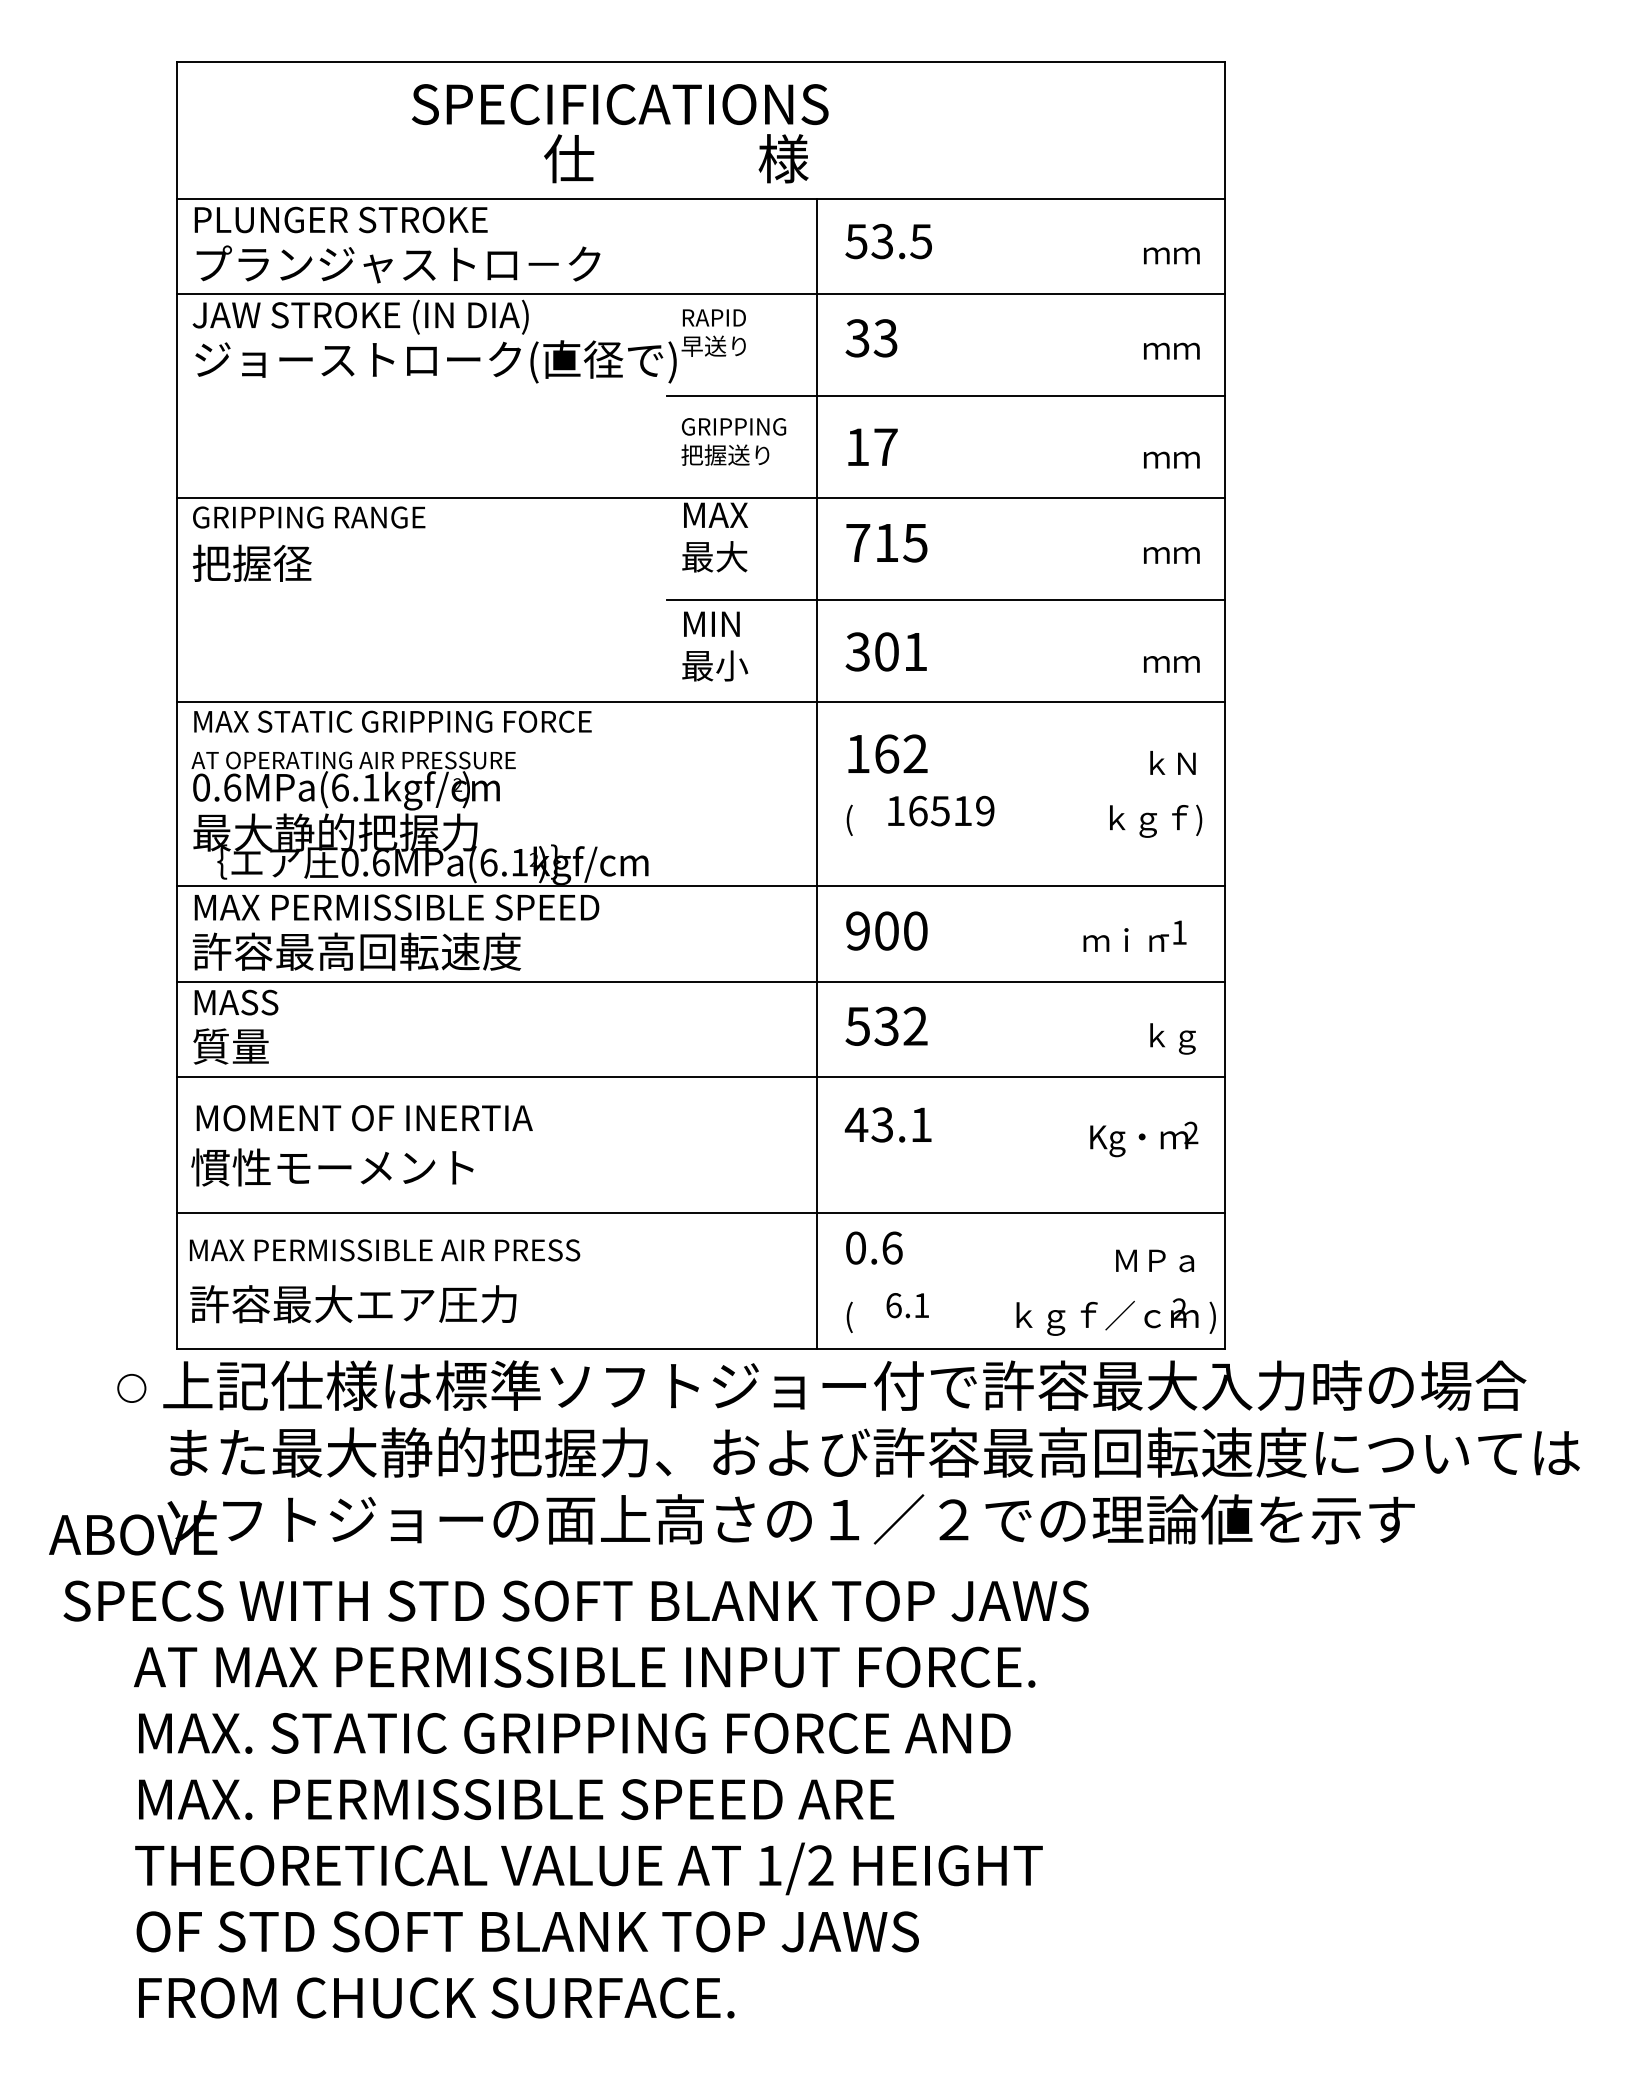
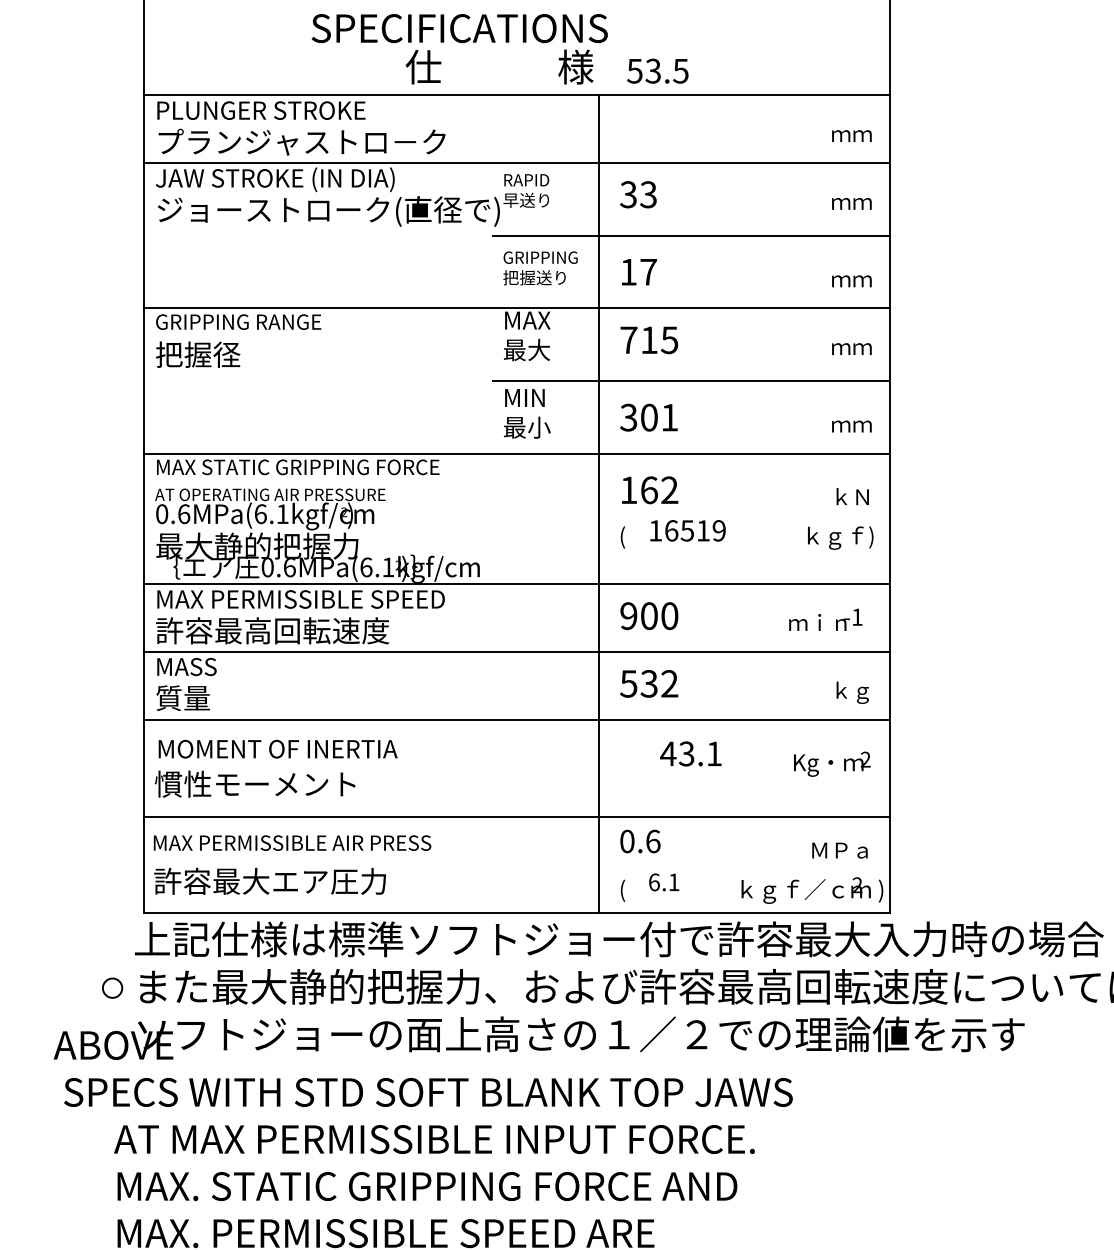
text: (888, 241) -> (657, 71), moved
text: (887, 1124) -> (690, 753), moved
circle: (131, 1388) -> (112, 988), moved

